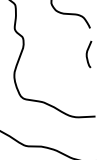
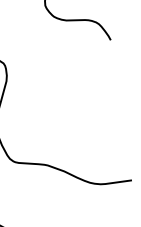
curve: (87, 54) -> (110, 82), removed

